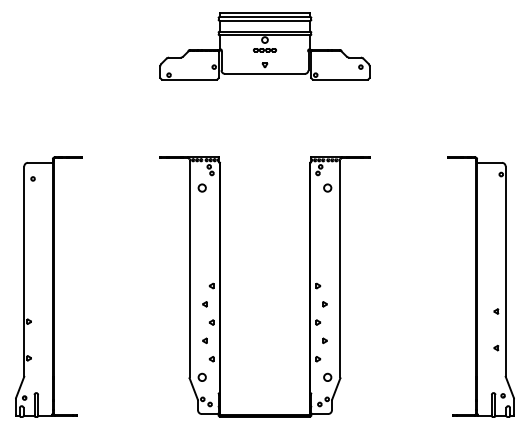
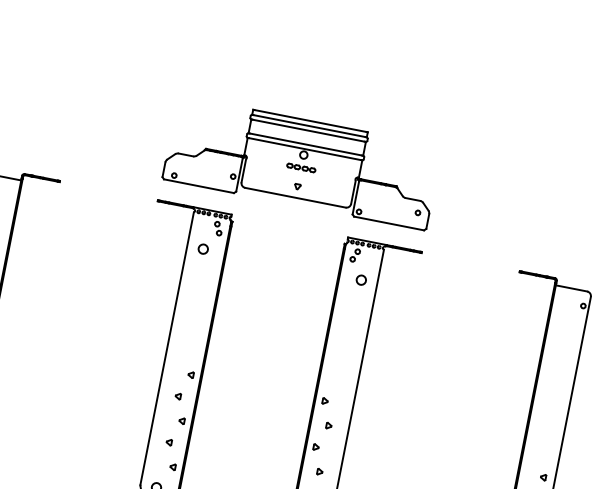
part: (264, 46) -> (301, 163), moved

